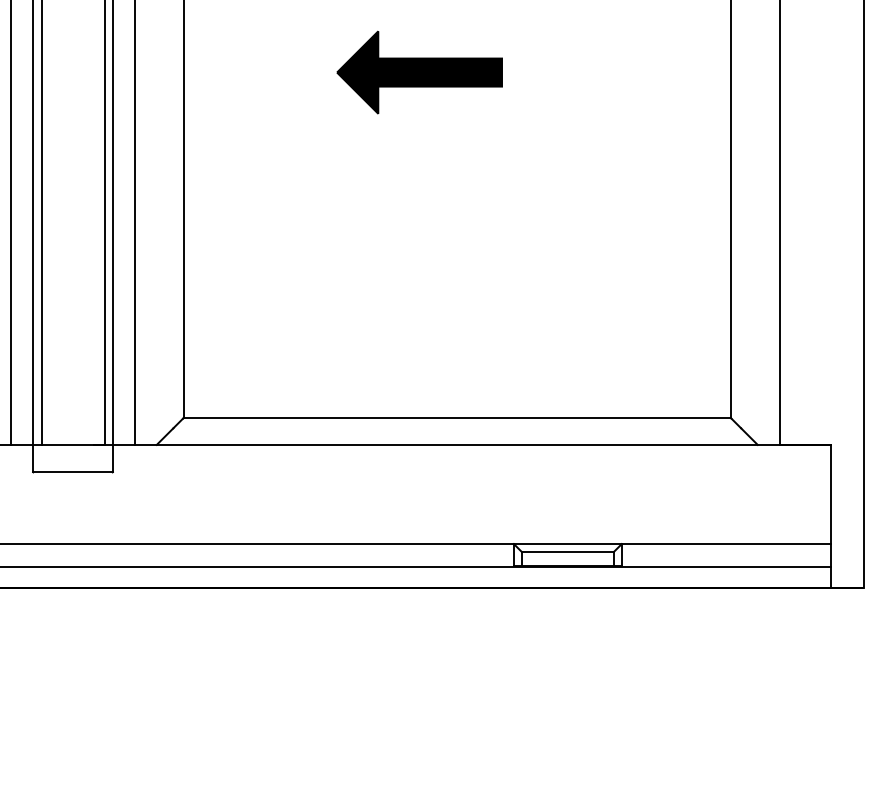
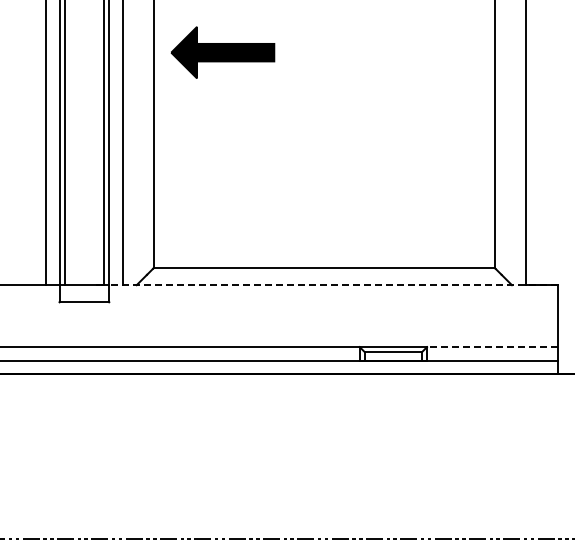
part: (419, 72) -> (222, 52), moved
line: (470, 445) -> (332, 285), solid -> dashed
line: (724, 544) -> (491, 347), solid -> dashed

